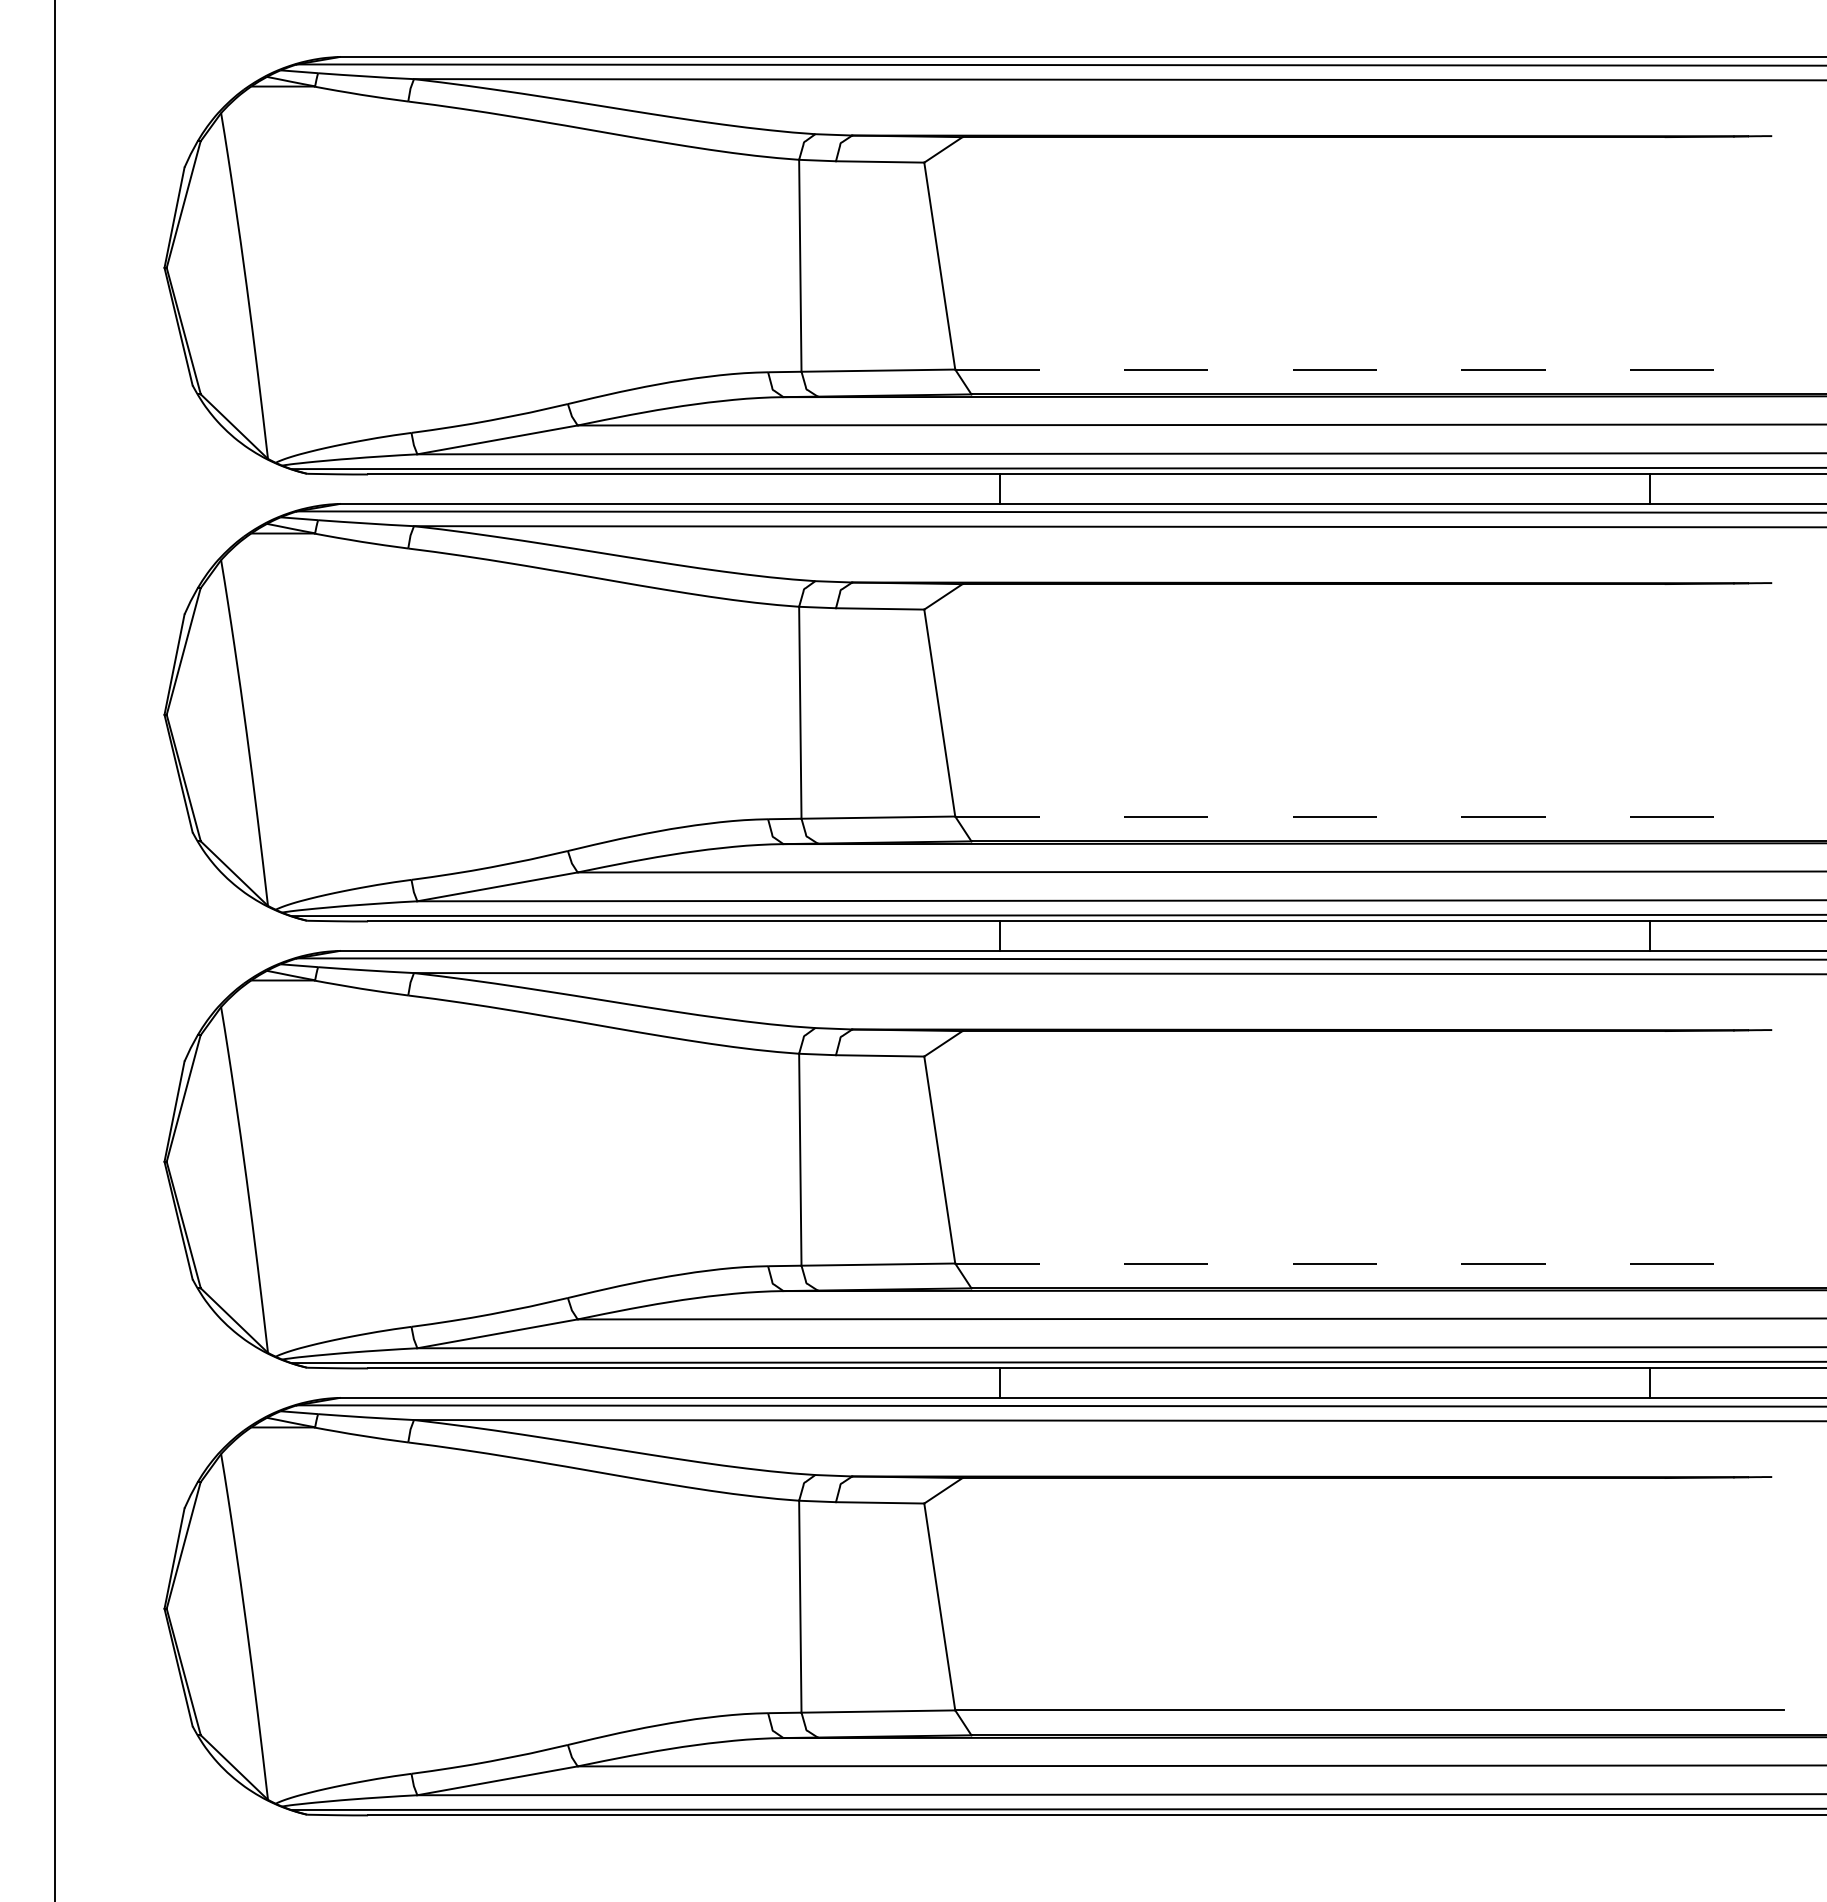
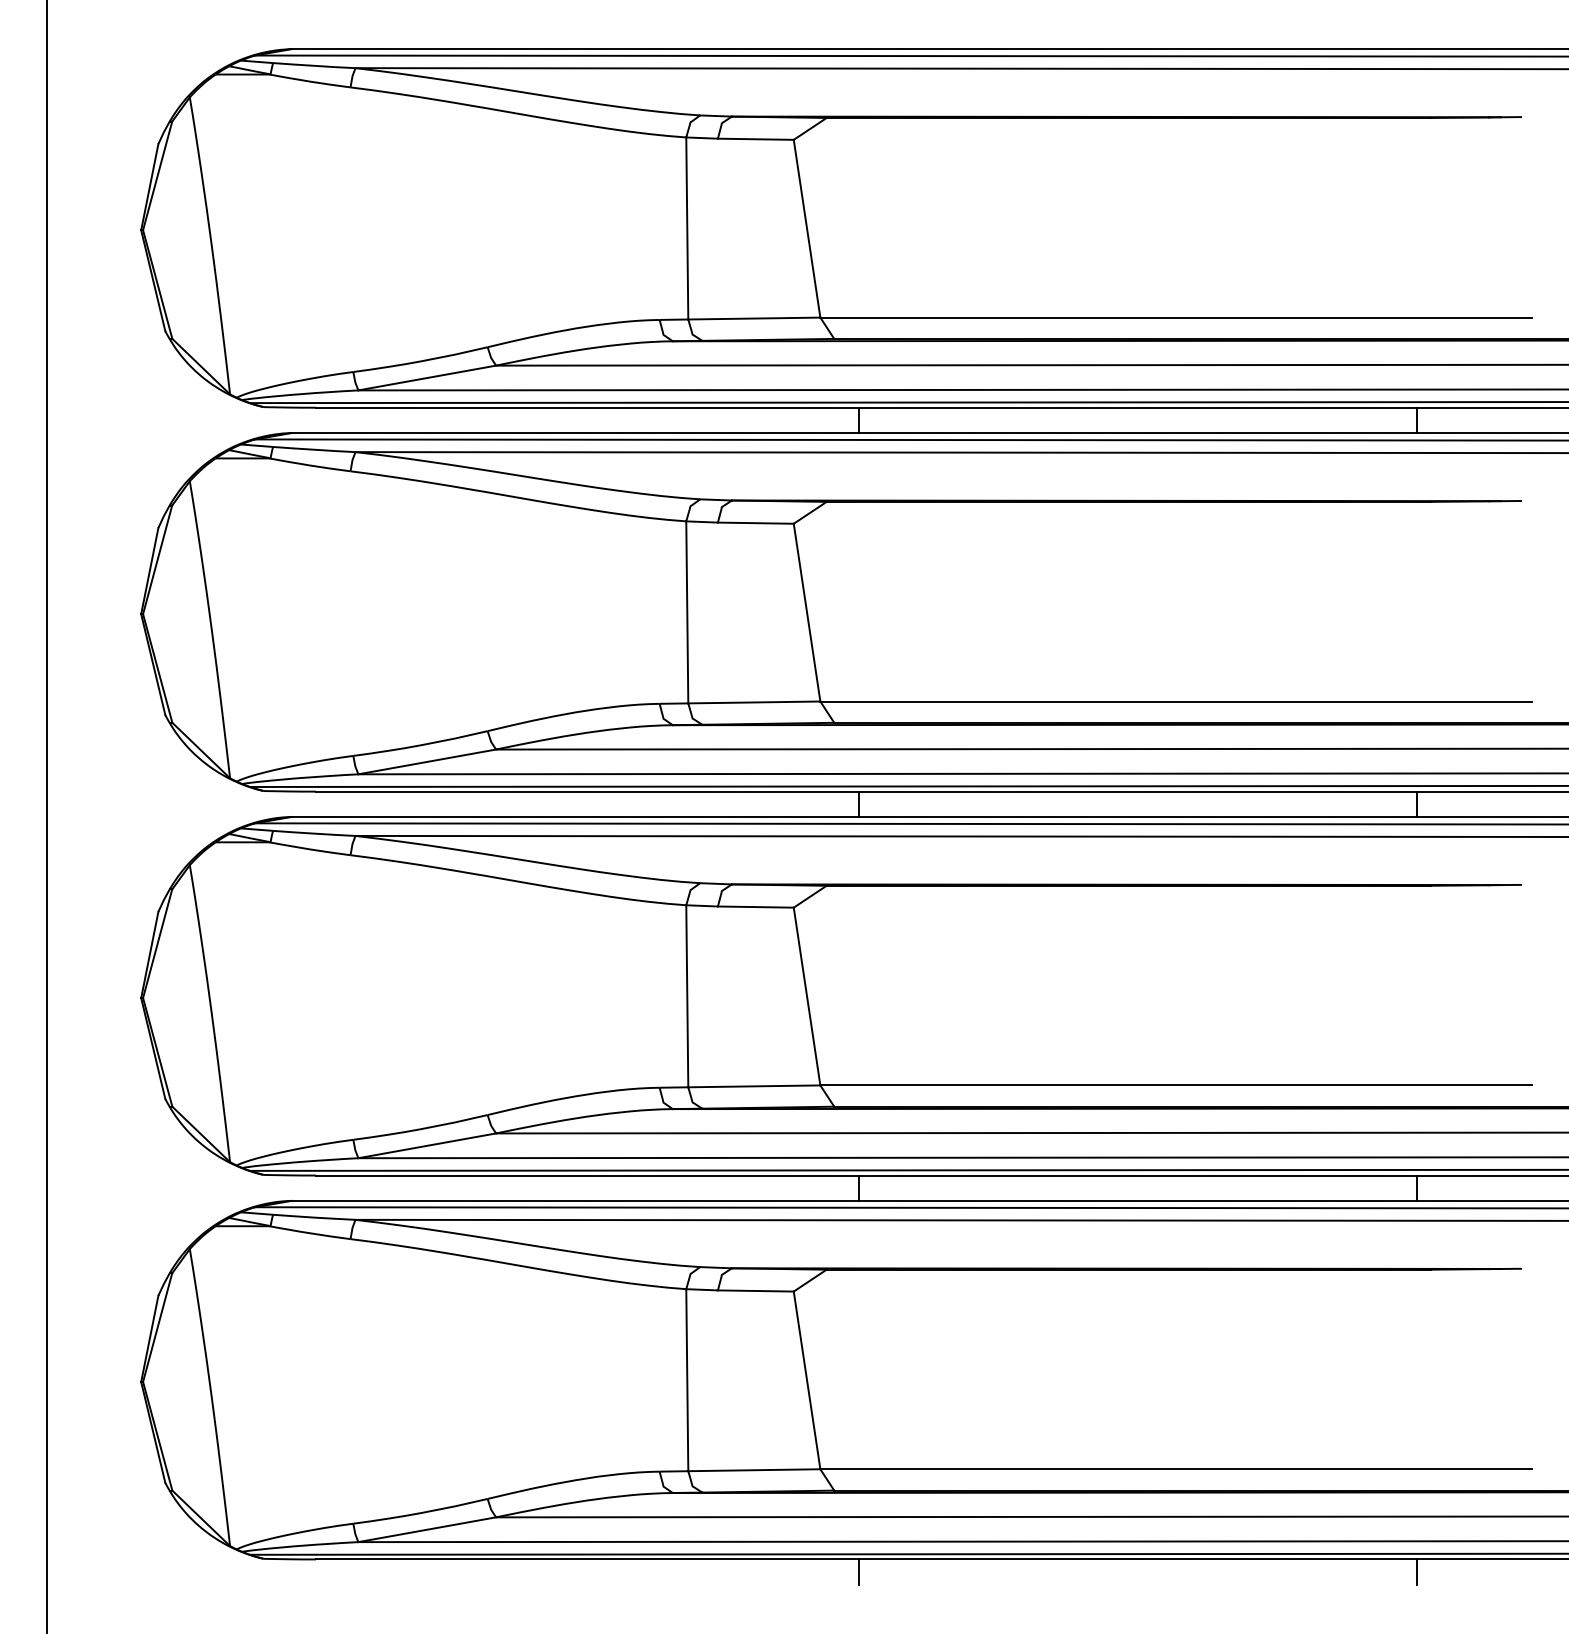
line: (1369, 369) -> (1176, 317), dashed -> solid
line: (1369, 816) -> (1176, 701), dashed -> solid
line: (1369, 1263) -> (1176, 1085), dashed -> solid
line: (1000, 1829) -> (859, 1571), added
line: (1649, 1829) -> (1416, 1571), added

